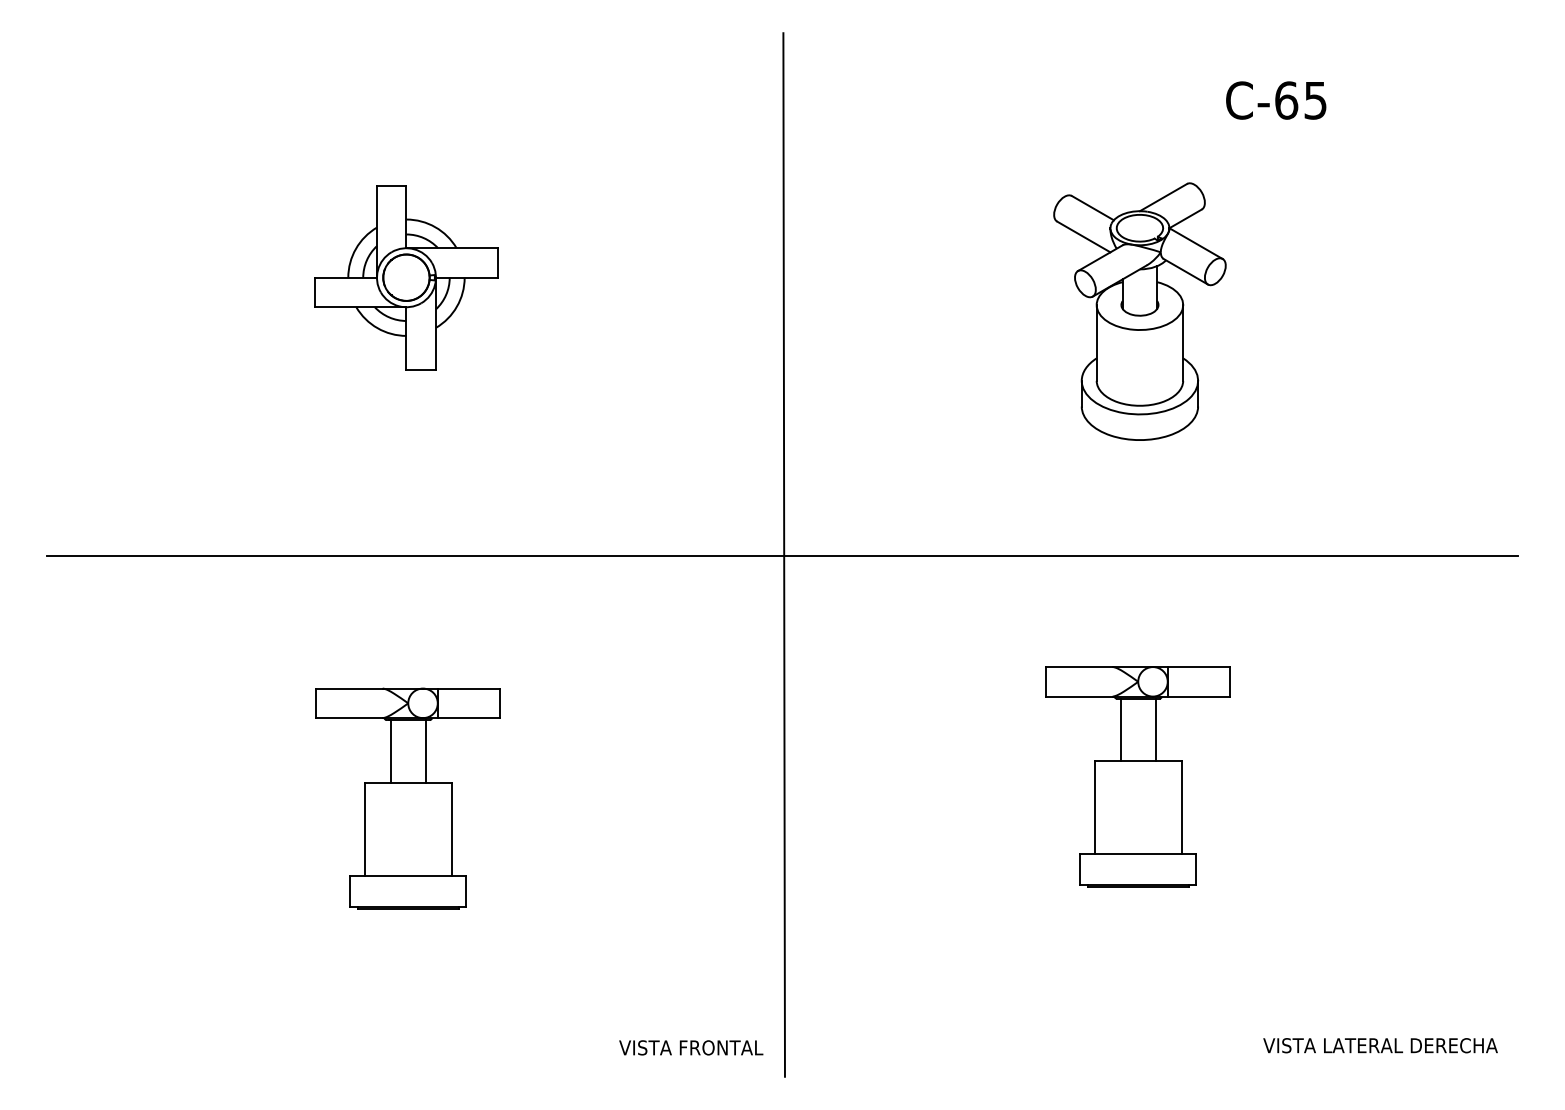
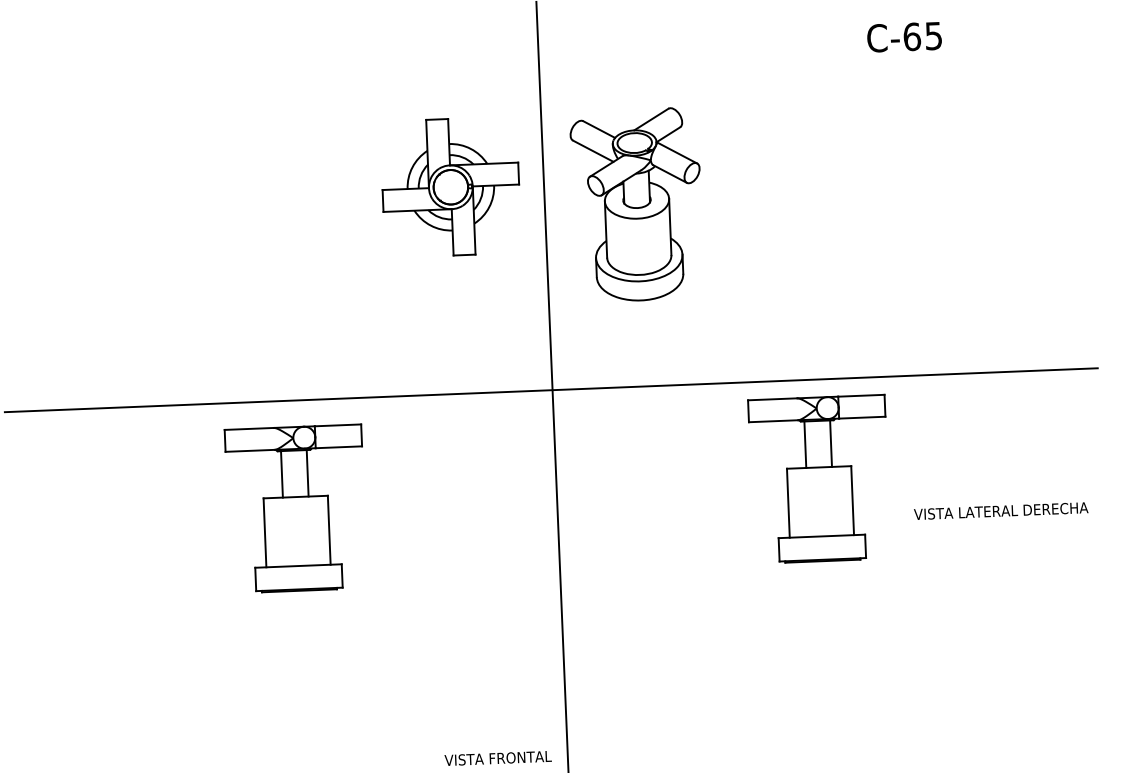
part: (406, 277) -> (450, 187), moved
part: (1139, 311) -> (636, 204), moved
part: (1137, 776) -> (819, 478), moved
part: (407, 798) -> (295, 508), moved
text: (1380, 1045) -> (1001, 511), moved

